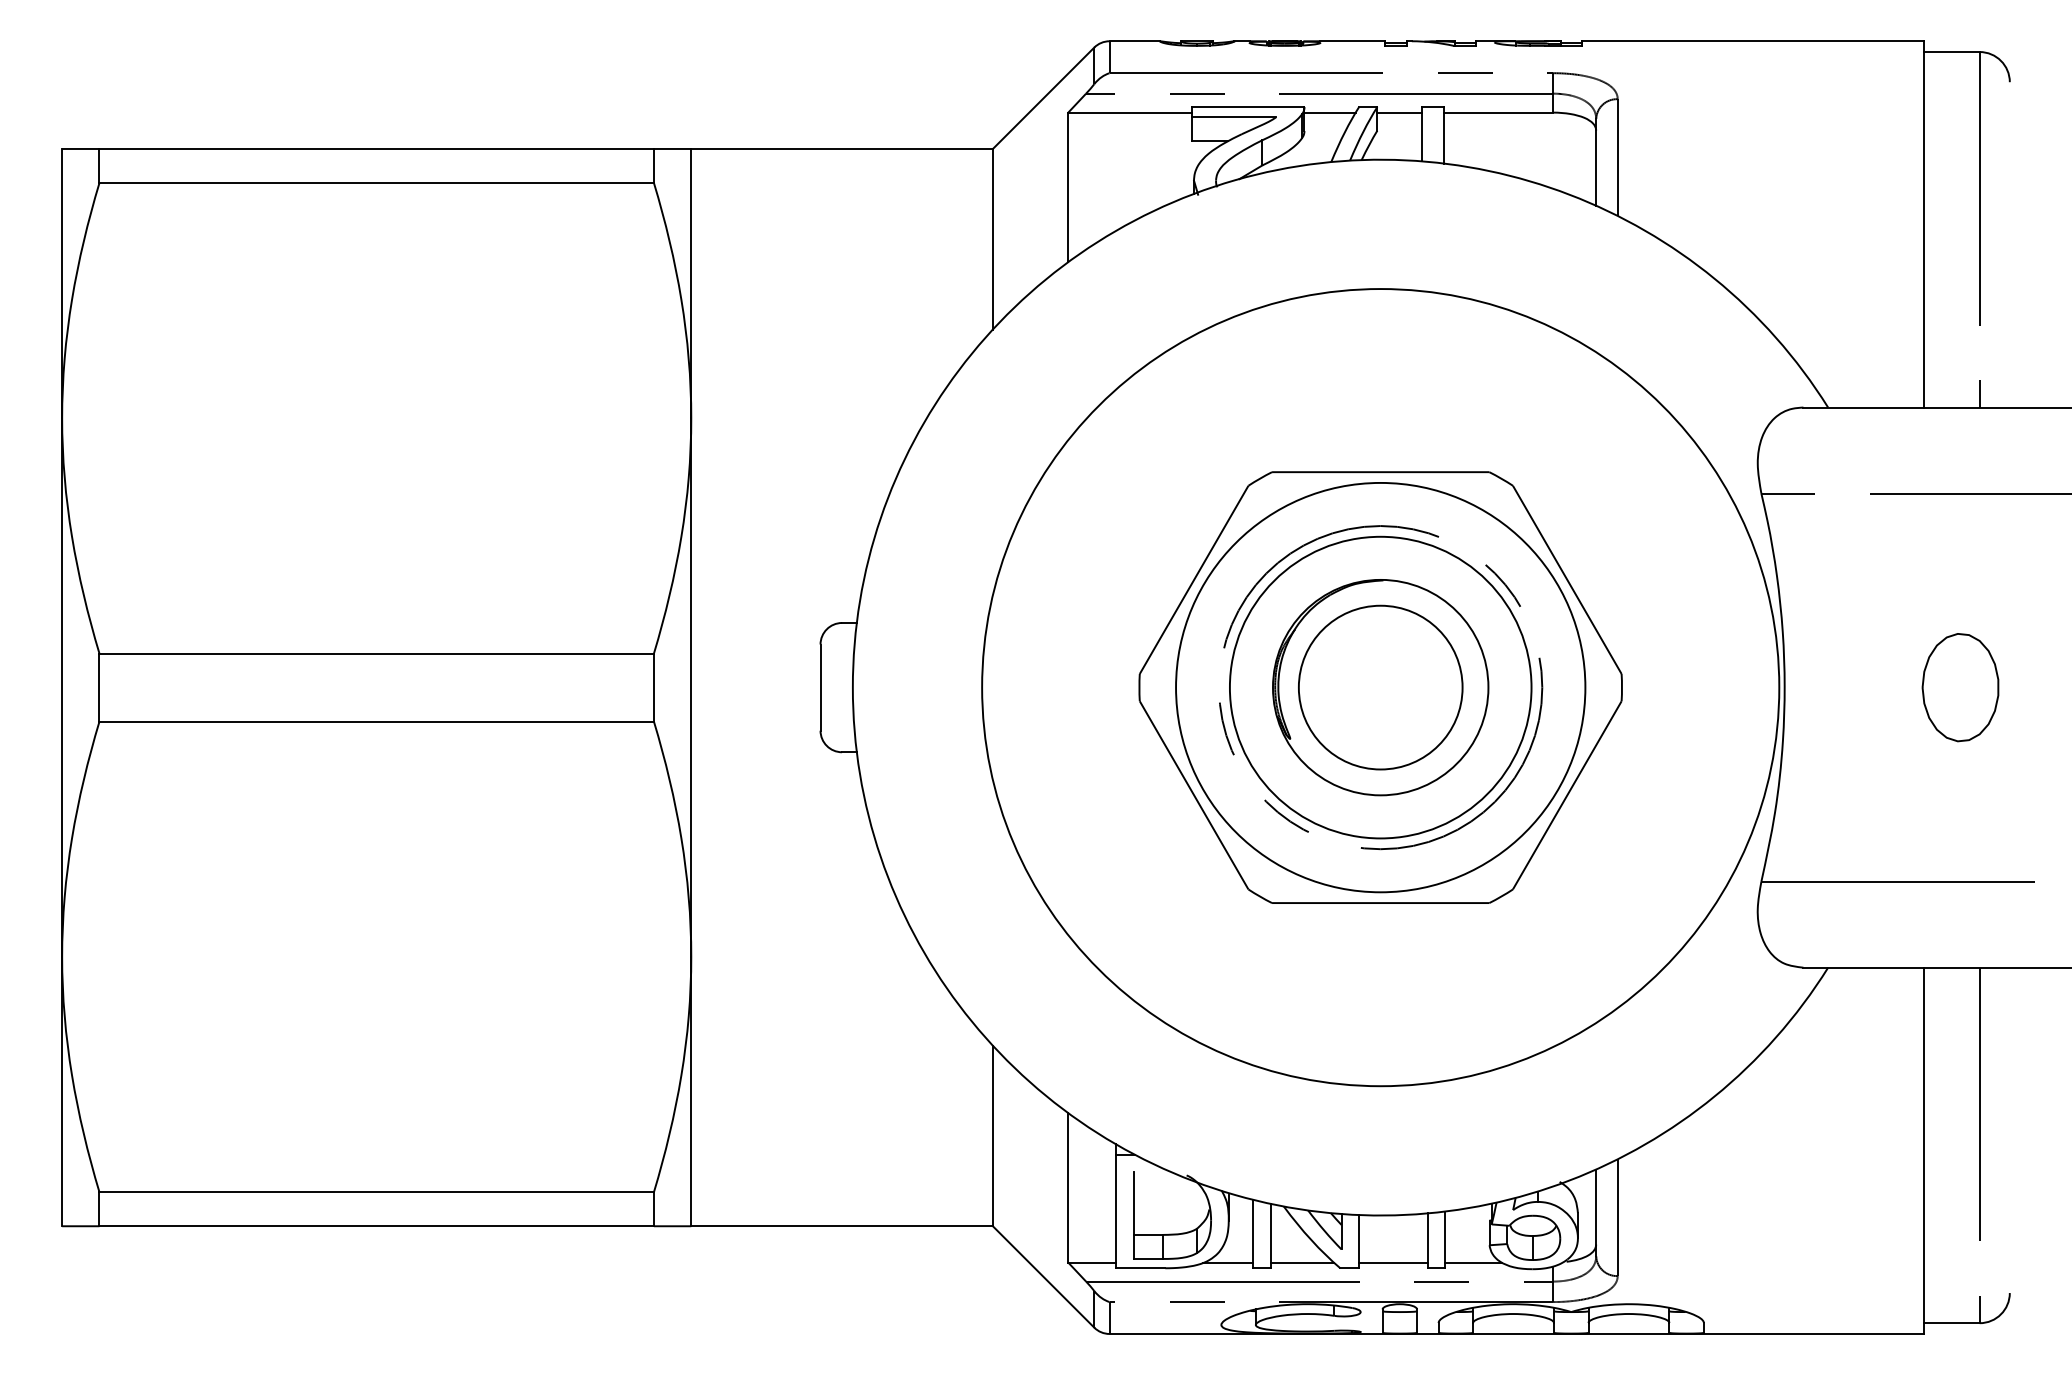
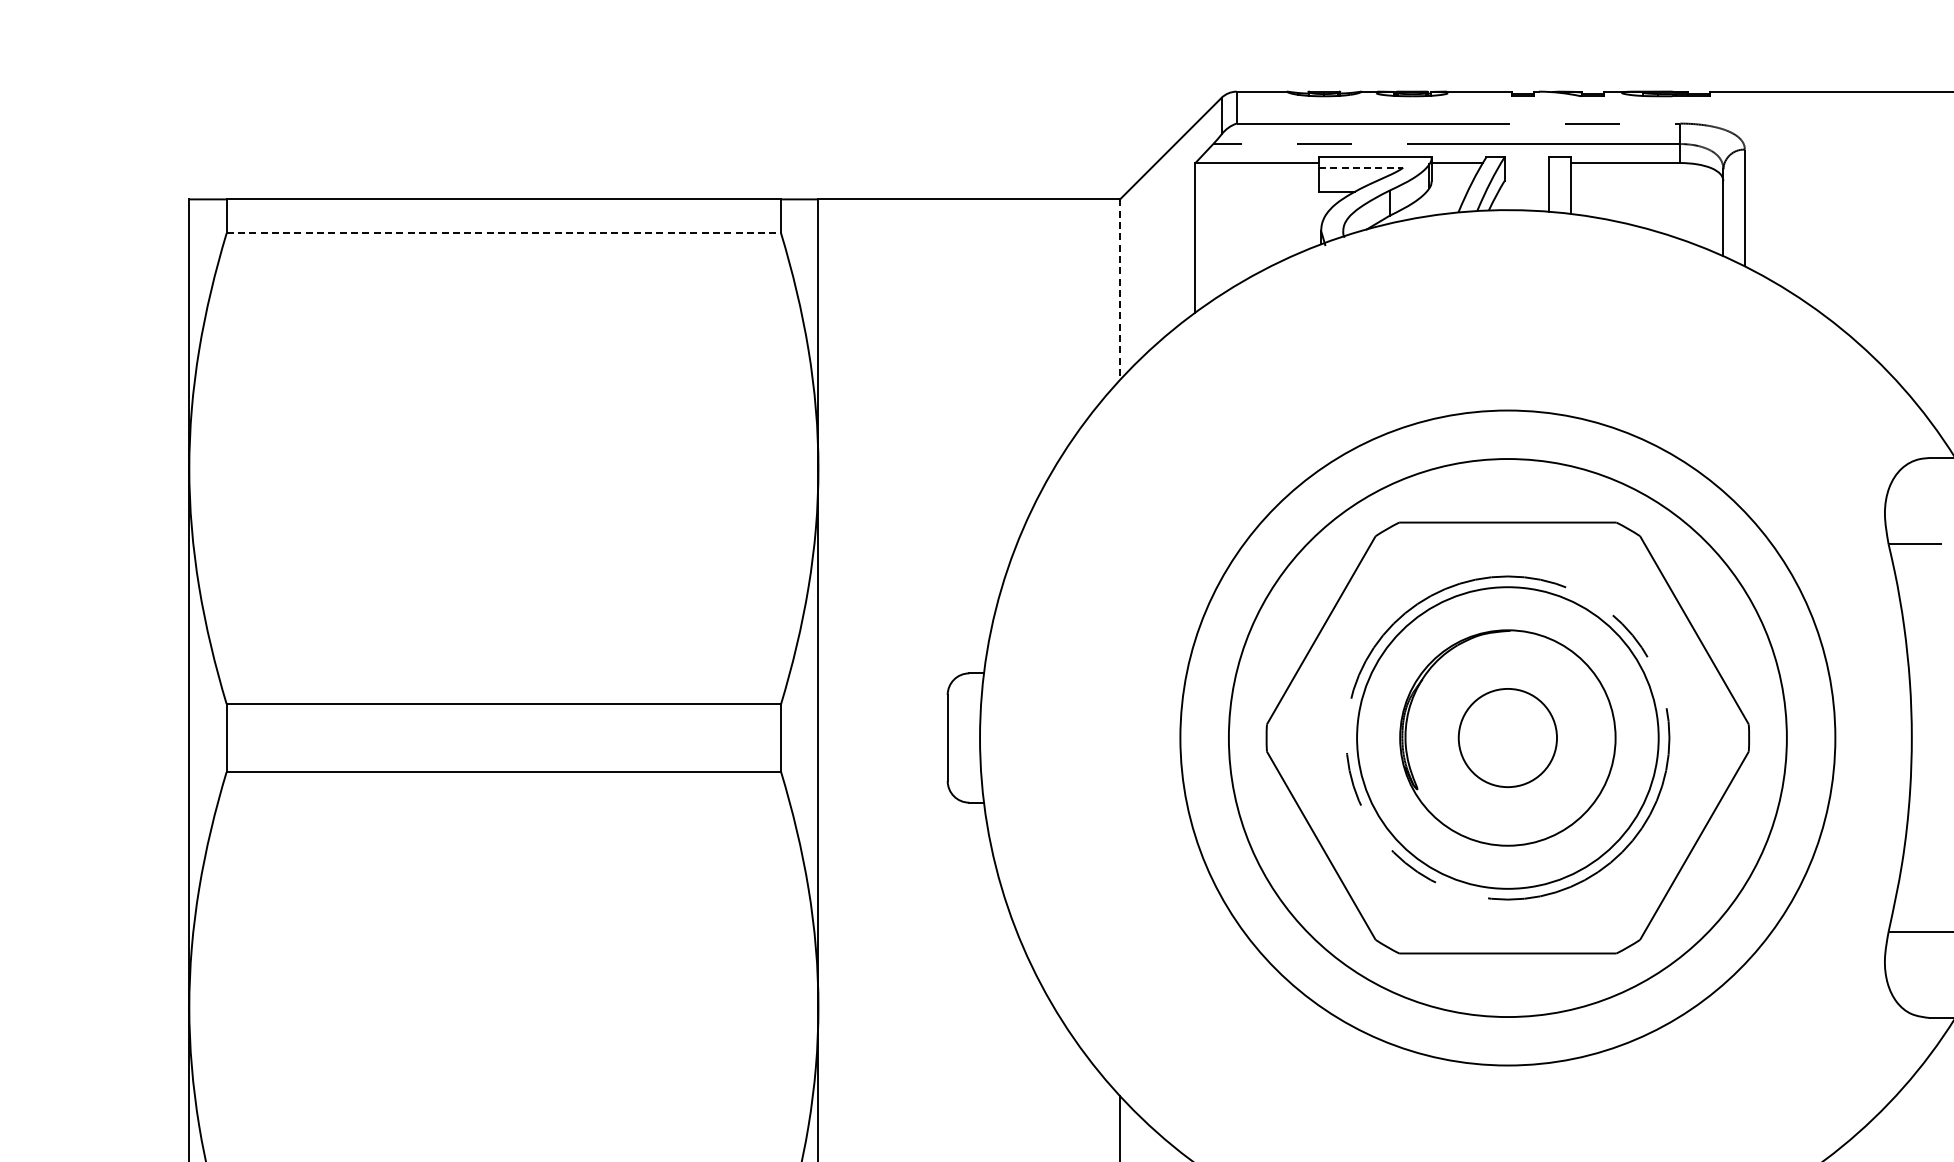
line: (1399, 112) -> (1526, 162), removed
line: (1234, 117) -> (1361, 167), solid -> dashed
line: (377, 183) -> (504, 233), solid -> dashed
line: (992, 239) -> (1119, 289), solid -> dashed
circle: (1380, 687) -> (1507, 737), size x0.6
circle: (1380, 687) -> (1507, 737), size x0.7
circle: (1380, 687) -> (1507, 737), size x1.6

